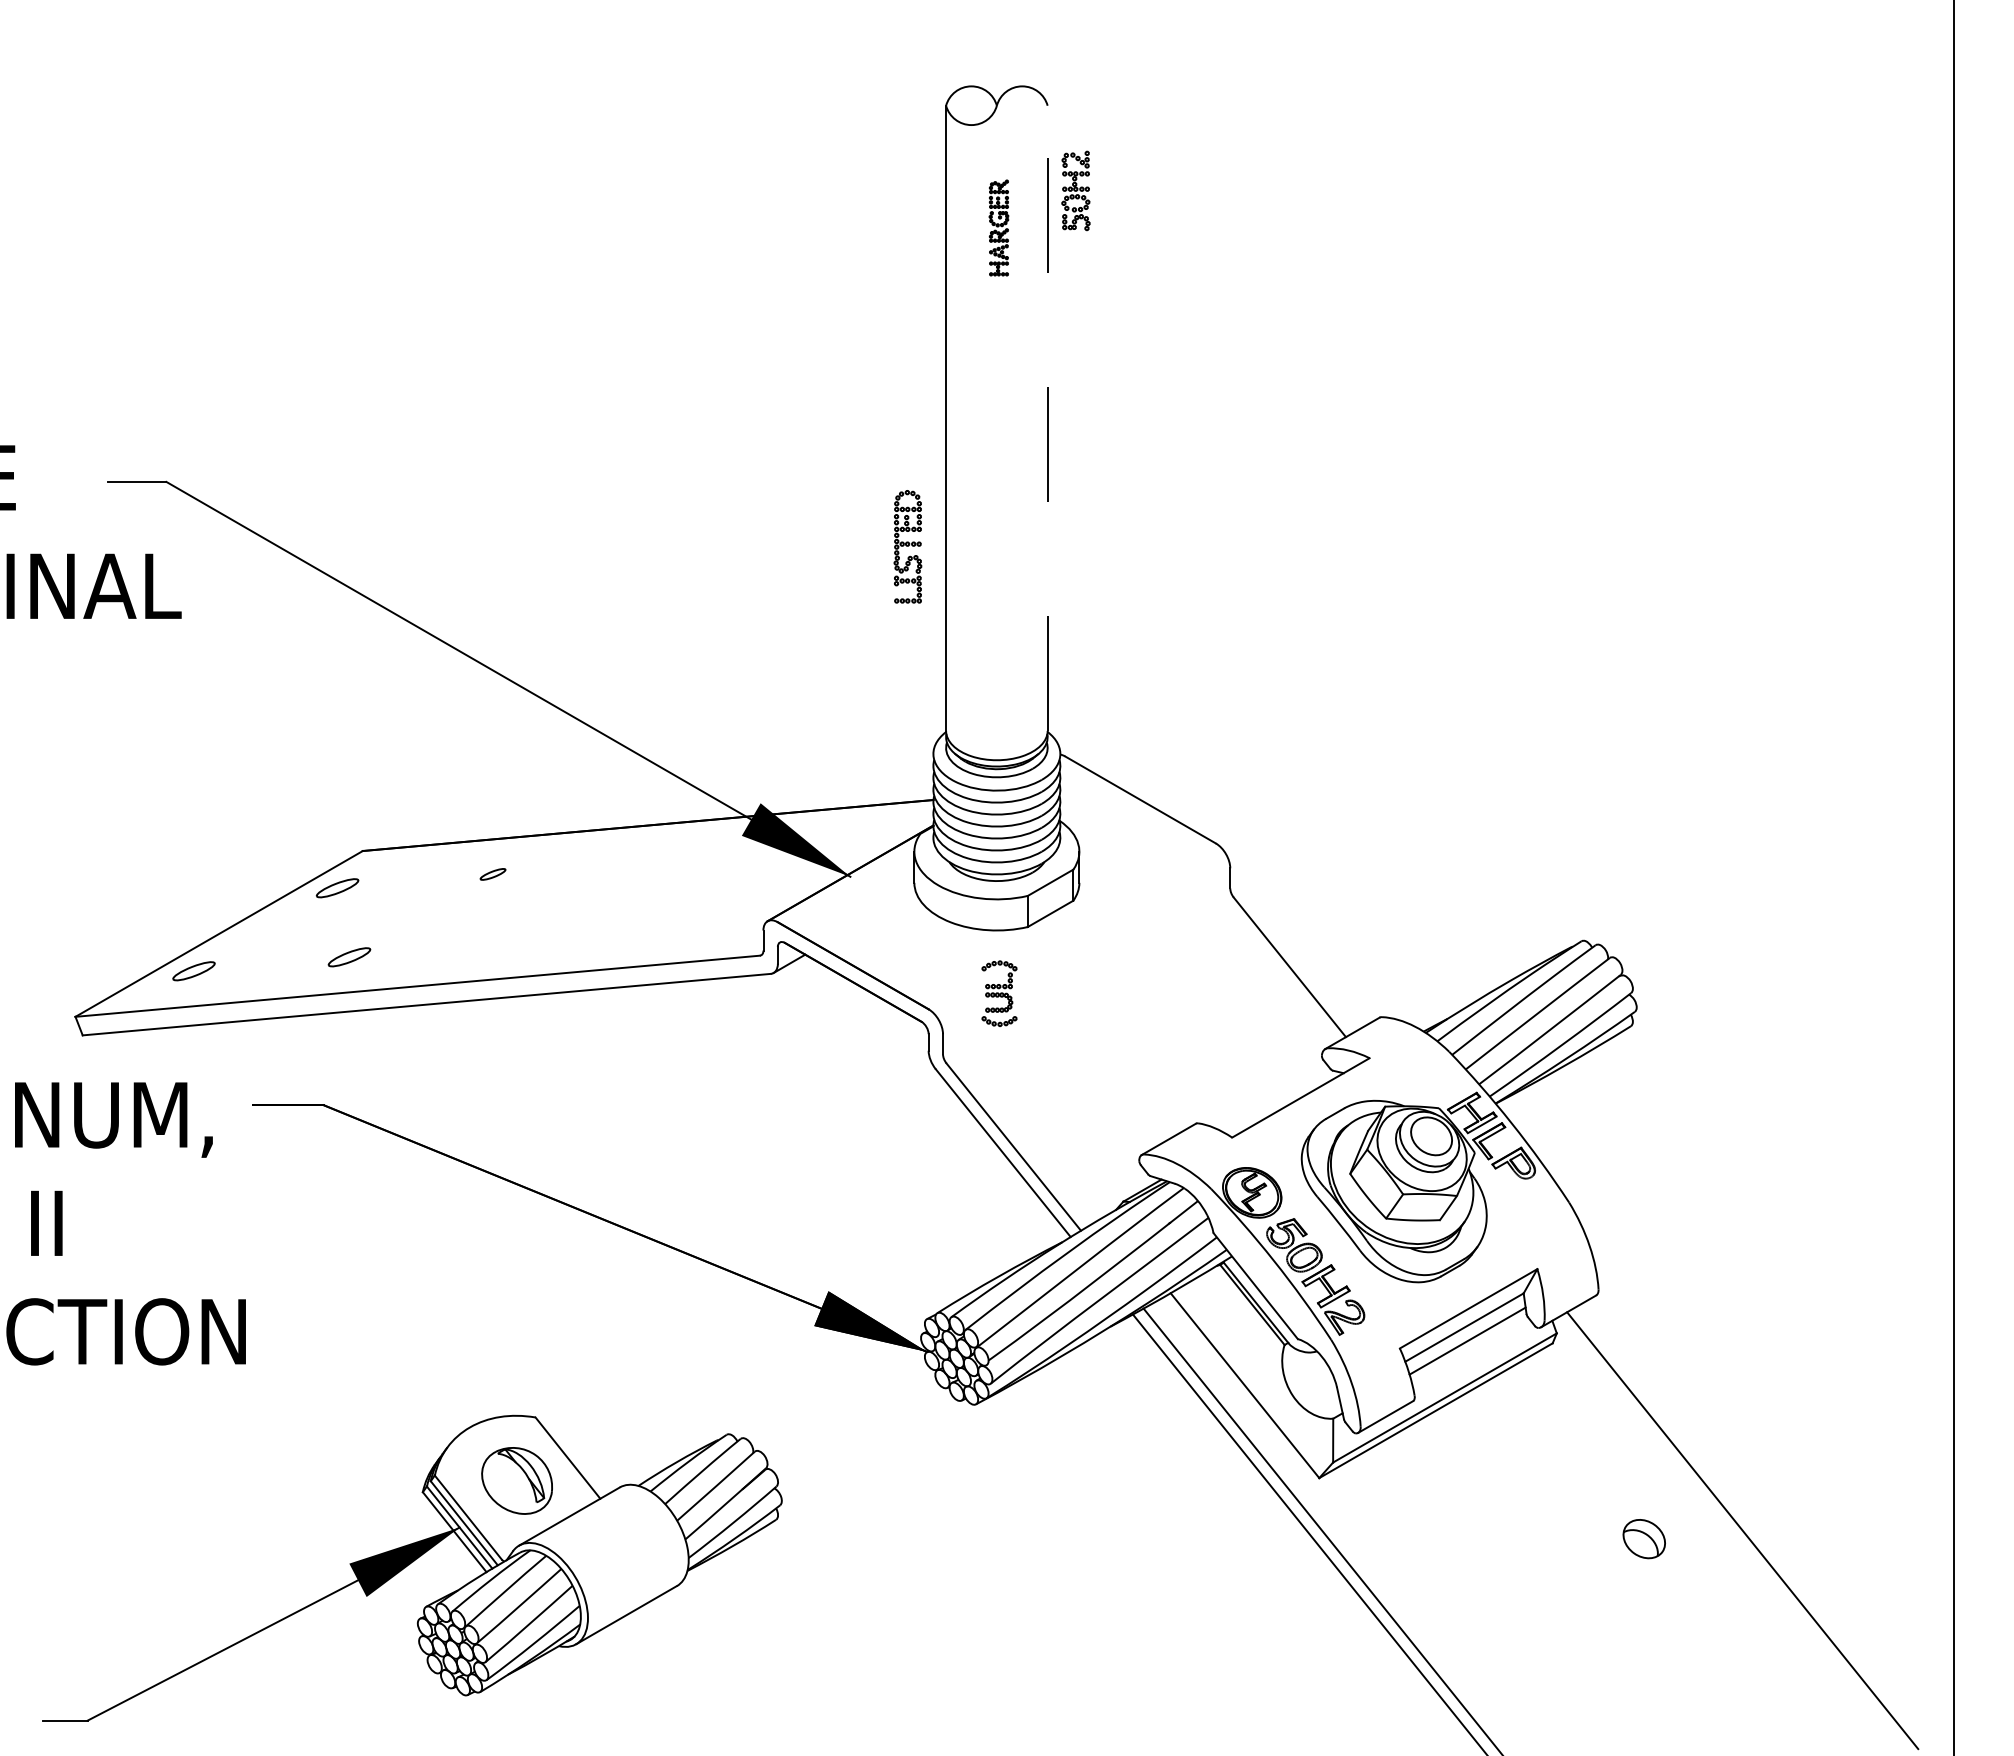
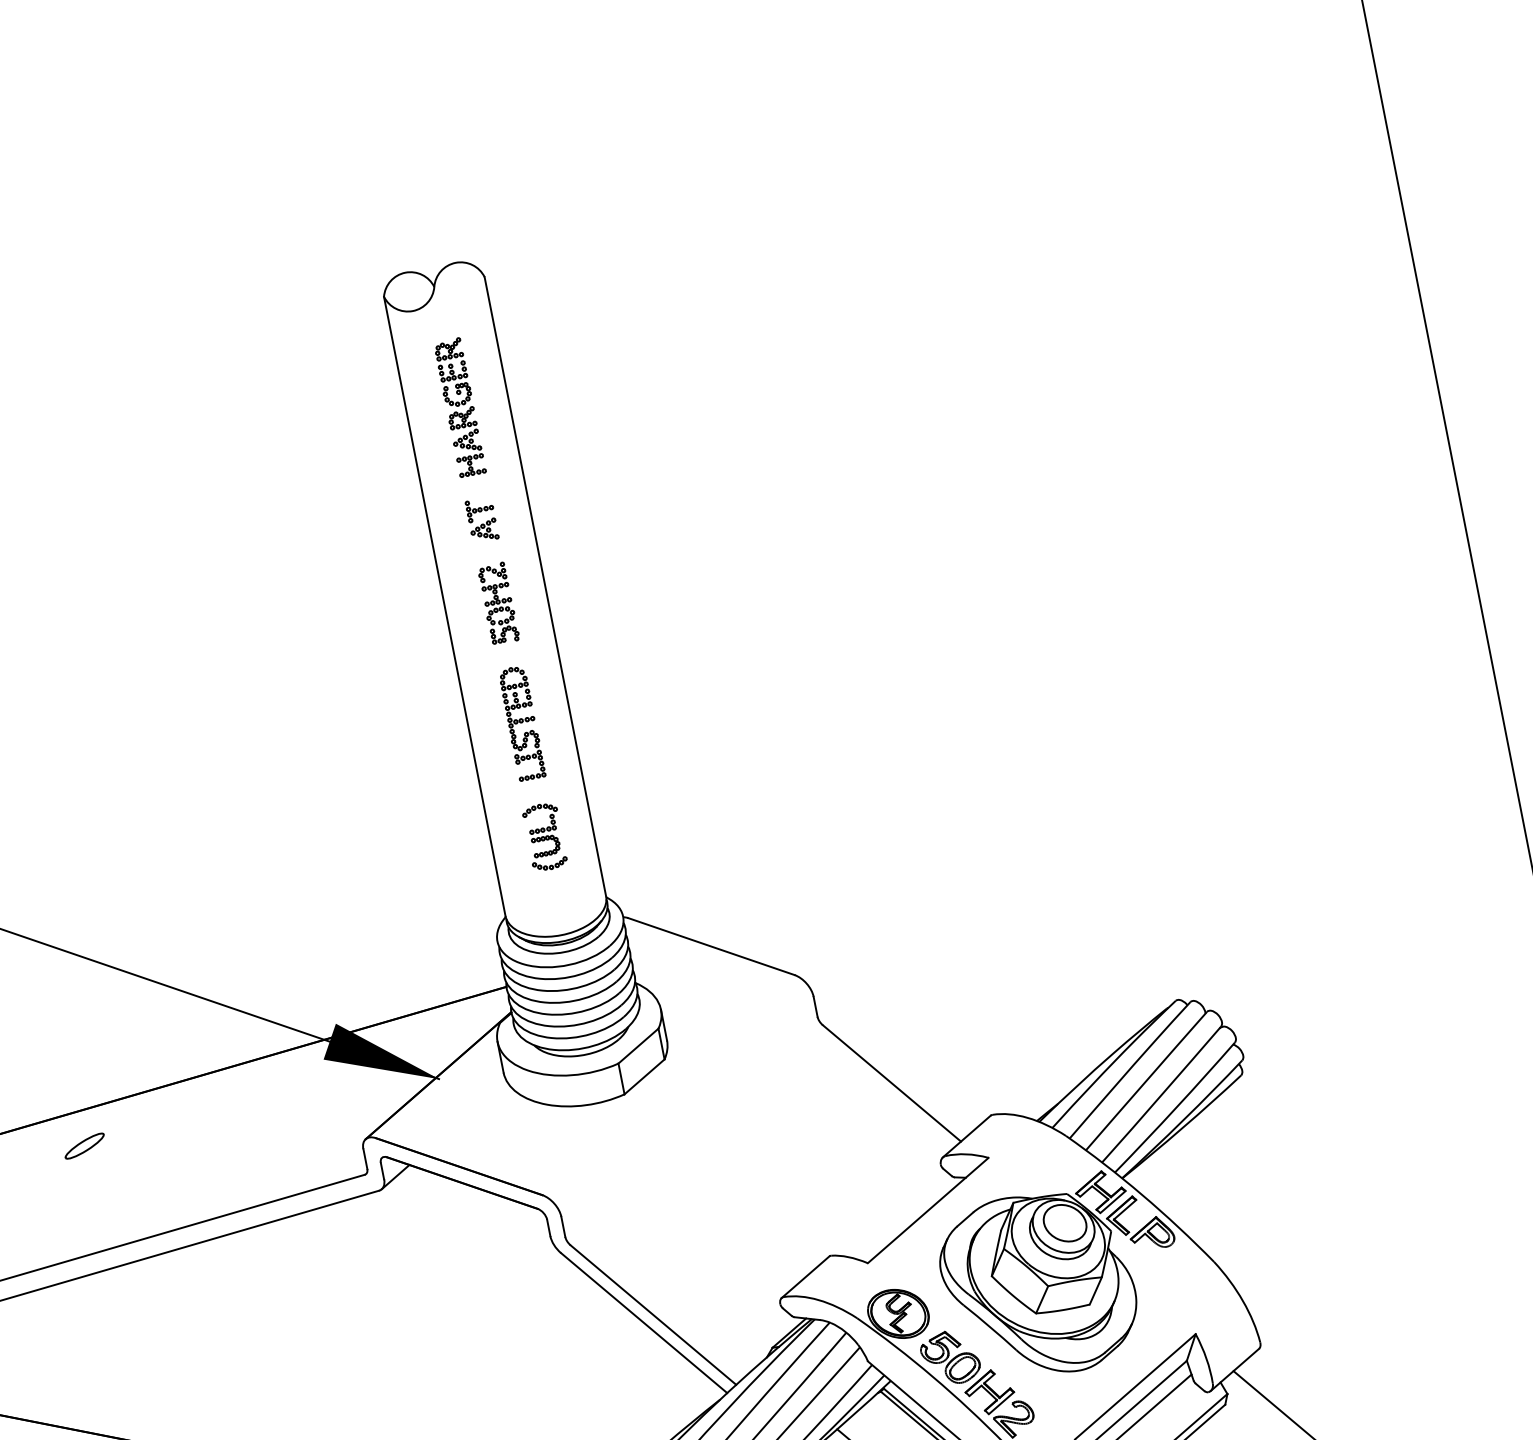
part: (1075, 190) -> (498, 603), moved
part: (998, 227) -> (459, 407), size x1.43
part: (998, 341) -> (481, 520), added
line: (1047, 418) -> (545, 586), dashed -> solid
part: (907, 546) -> (521, 723), moved
part: (492, 874) -> (84, 1146), size x1.67
part: (999, 993) -> (544, 836), moved

